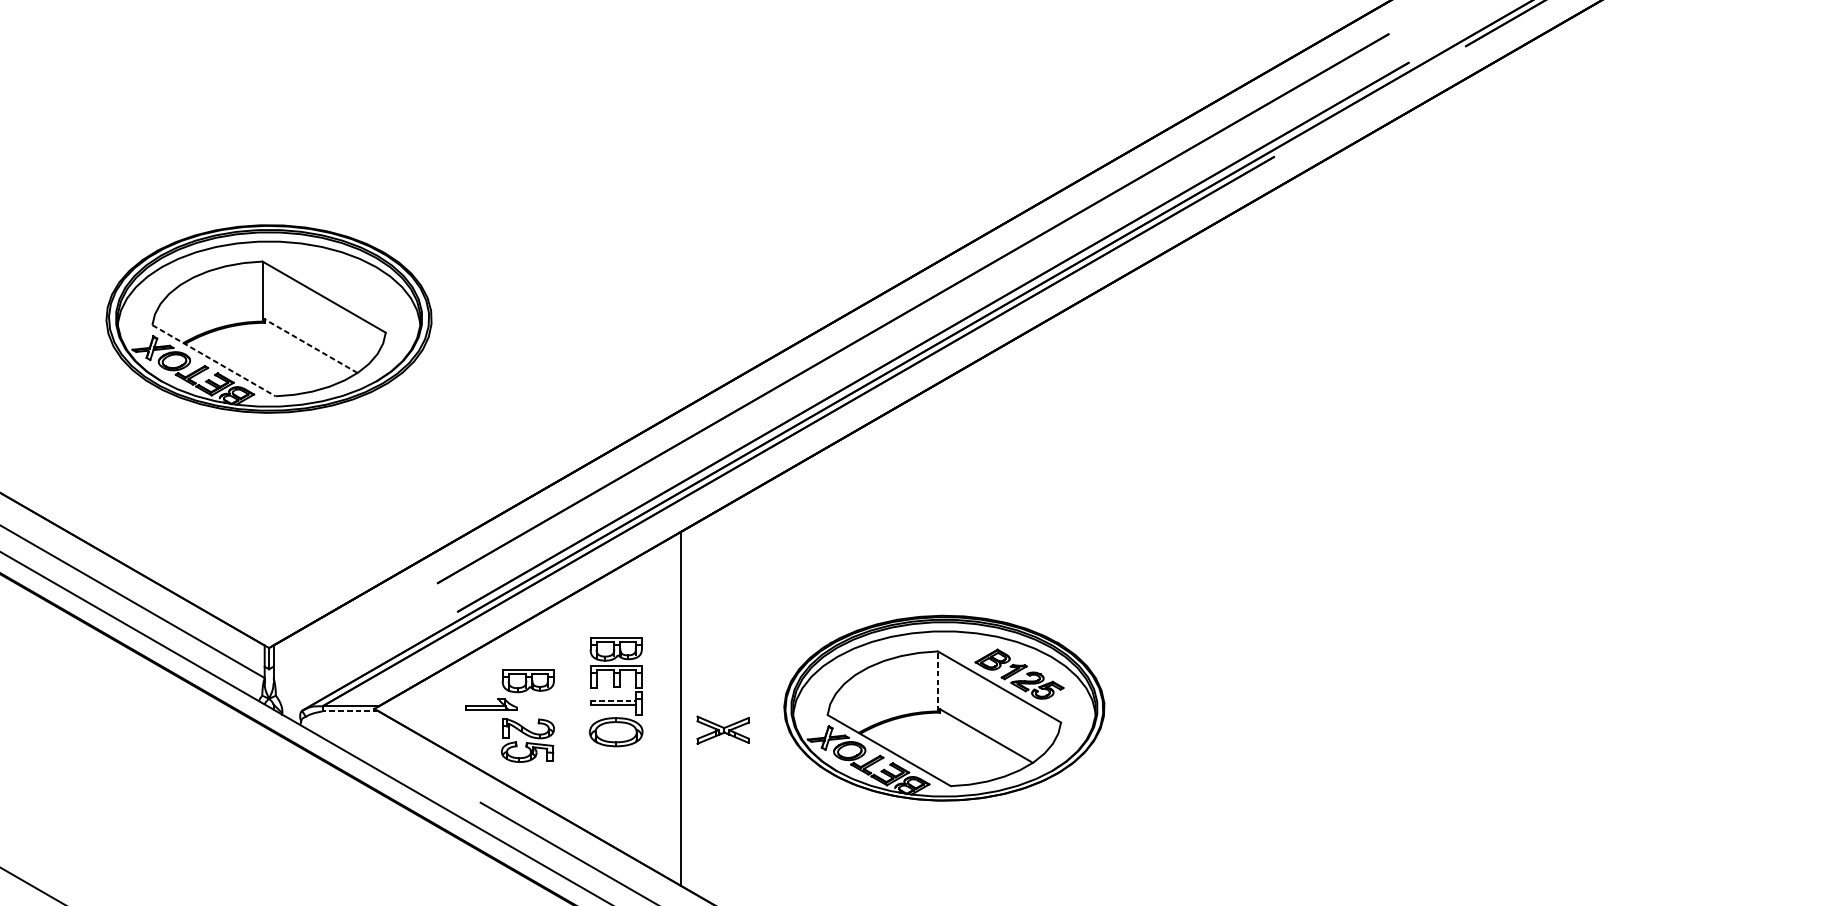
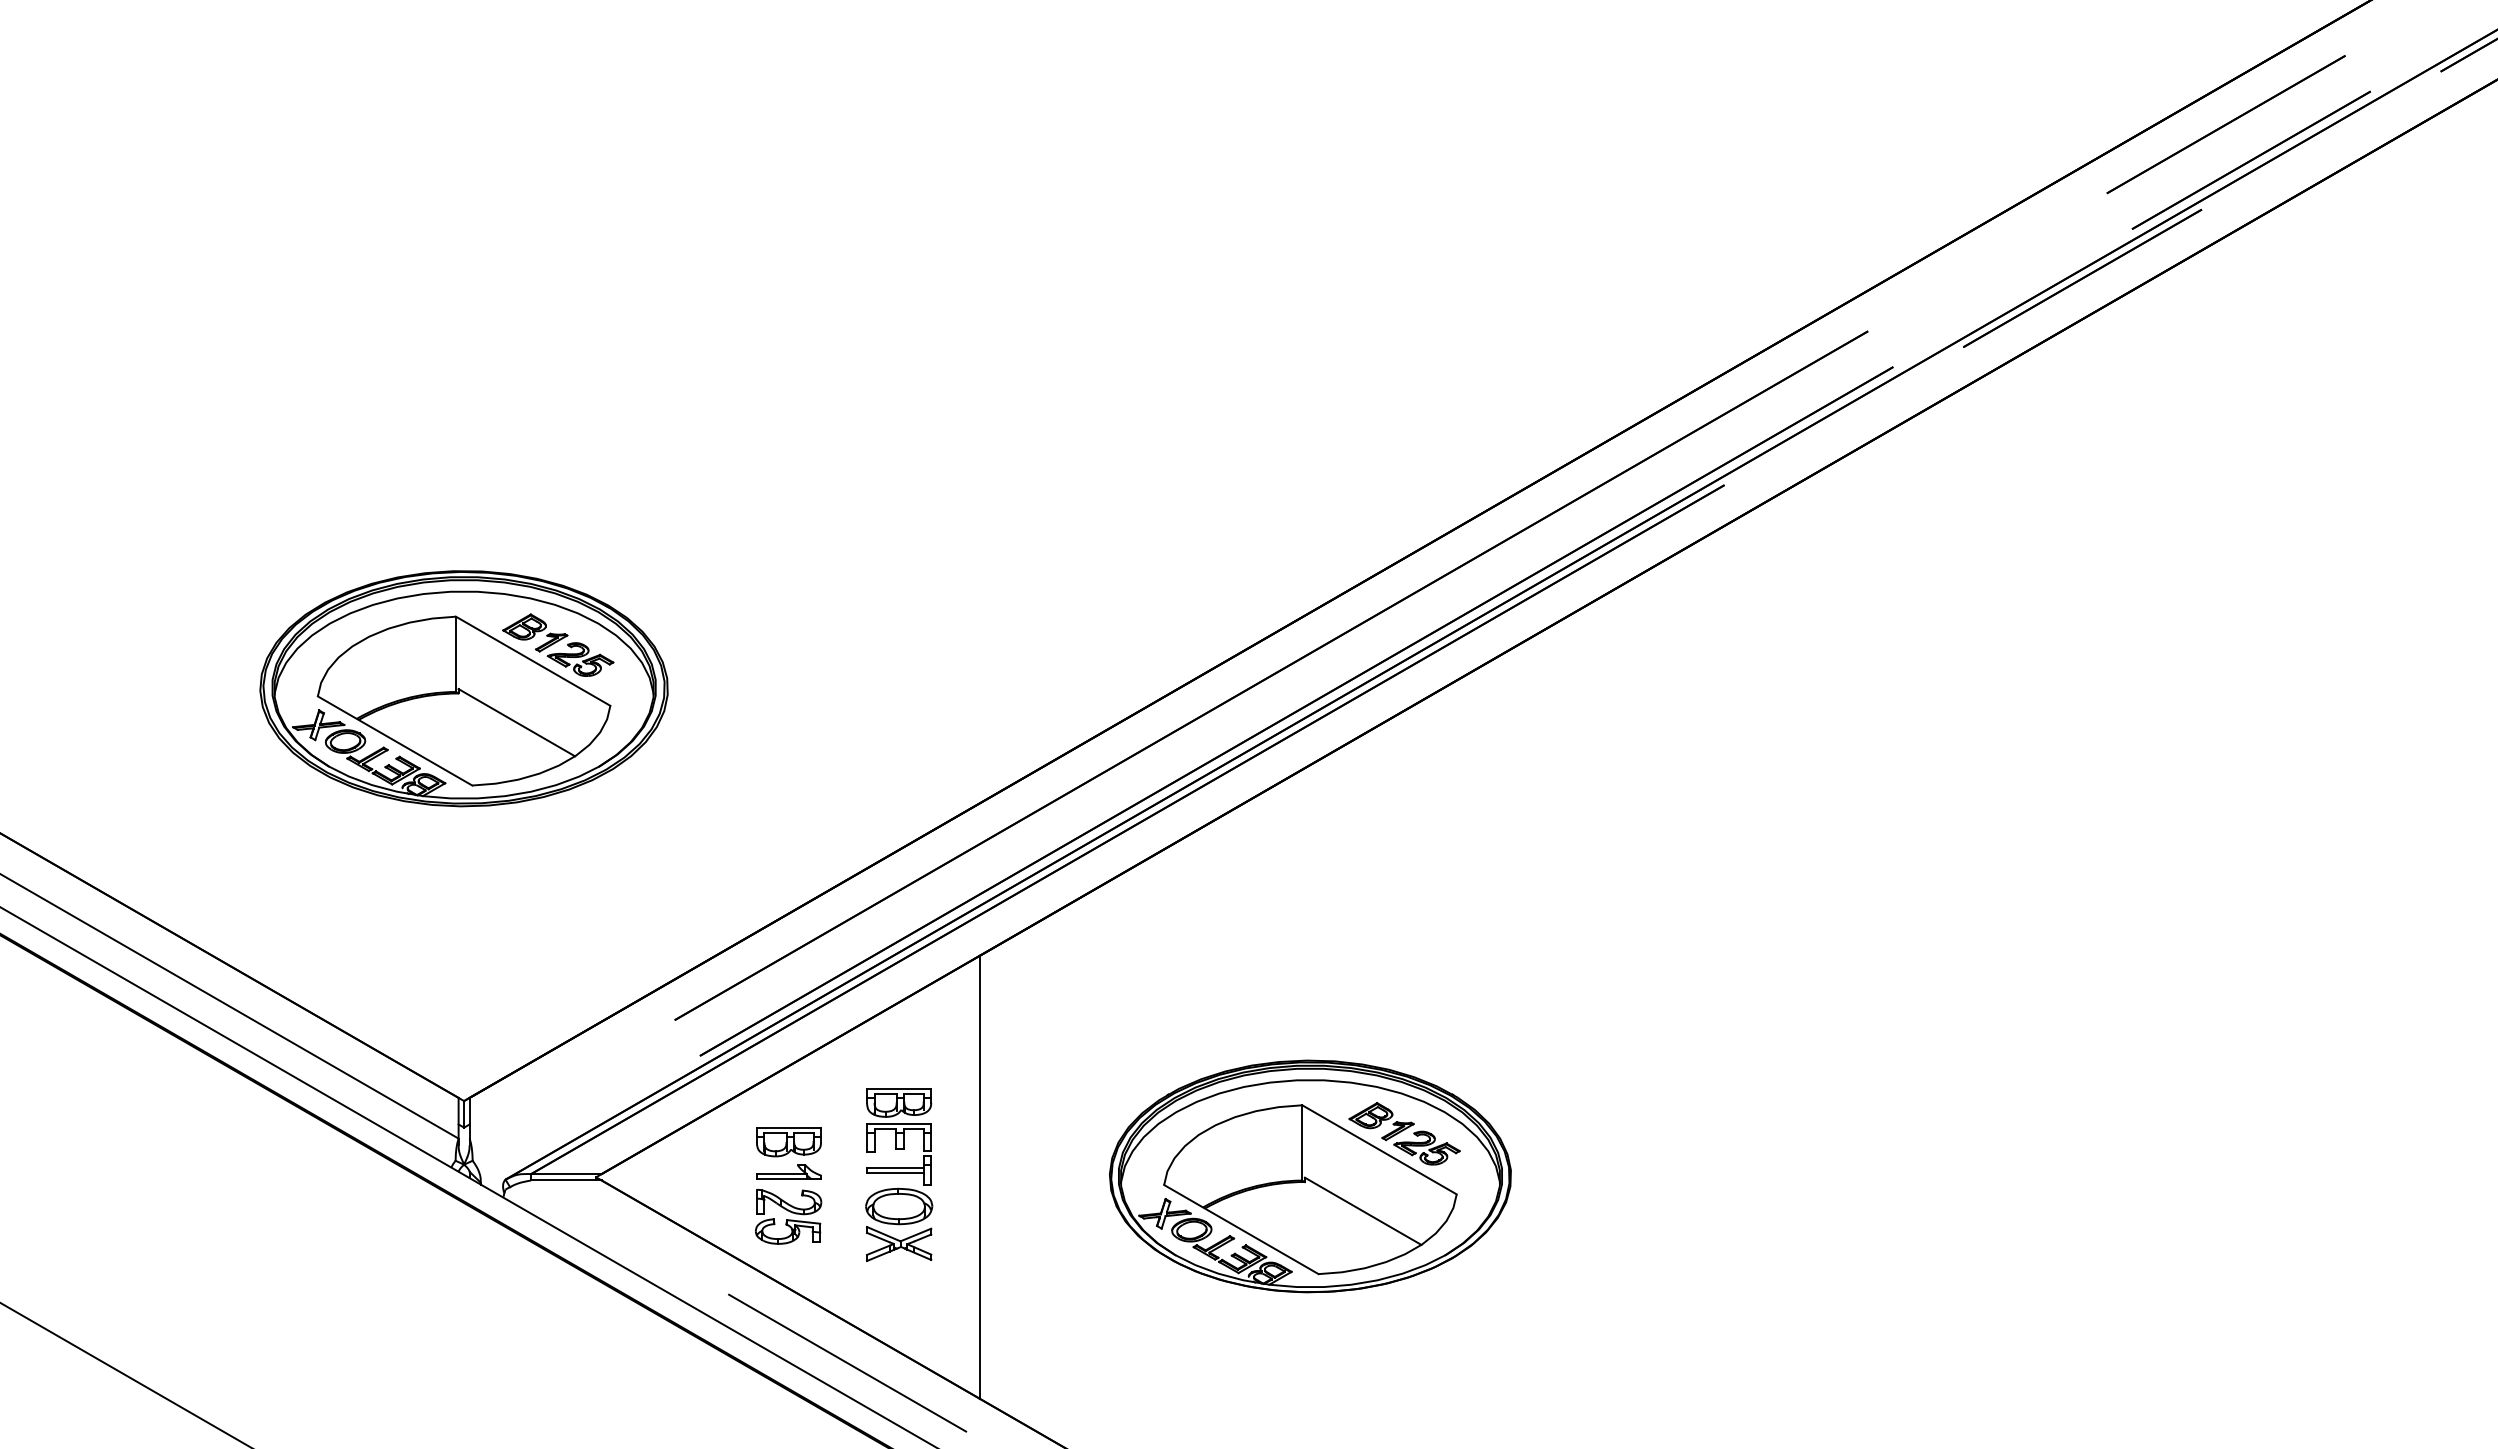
part: (344, 283) -> (558, 644), added
line: (310, 346) -> (516, 722), dashed -> solid
line: (214, 361) -> (395, 741), dashed -> solid
line: (938, 681) -> (1302, 1142), dashed -> solid
line: (613, 701) -> (895, 1167), dashed -> solid
part: (491, 704) -> (788, 1171), moved
line: (349, 711) -> (565, 1180), dashed -> solid
part: (723, 729) -> (899, 1243), moved

